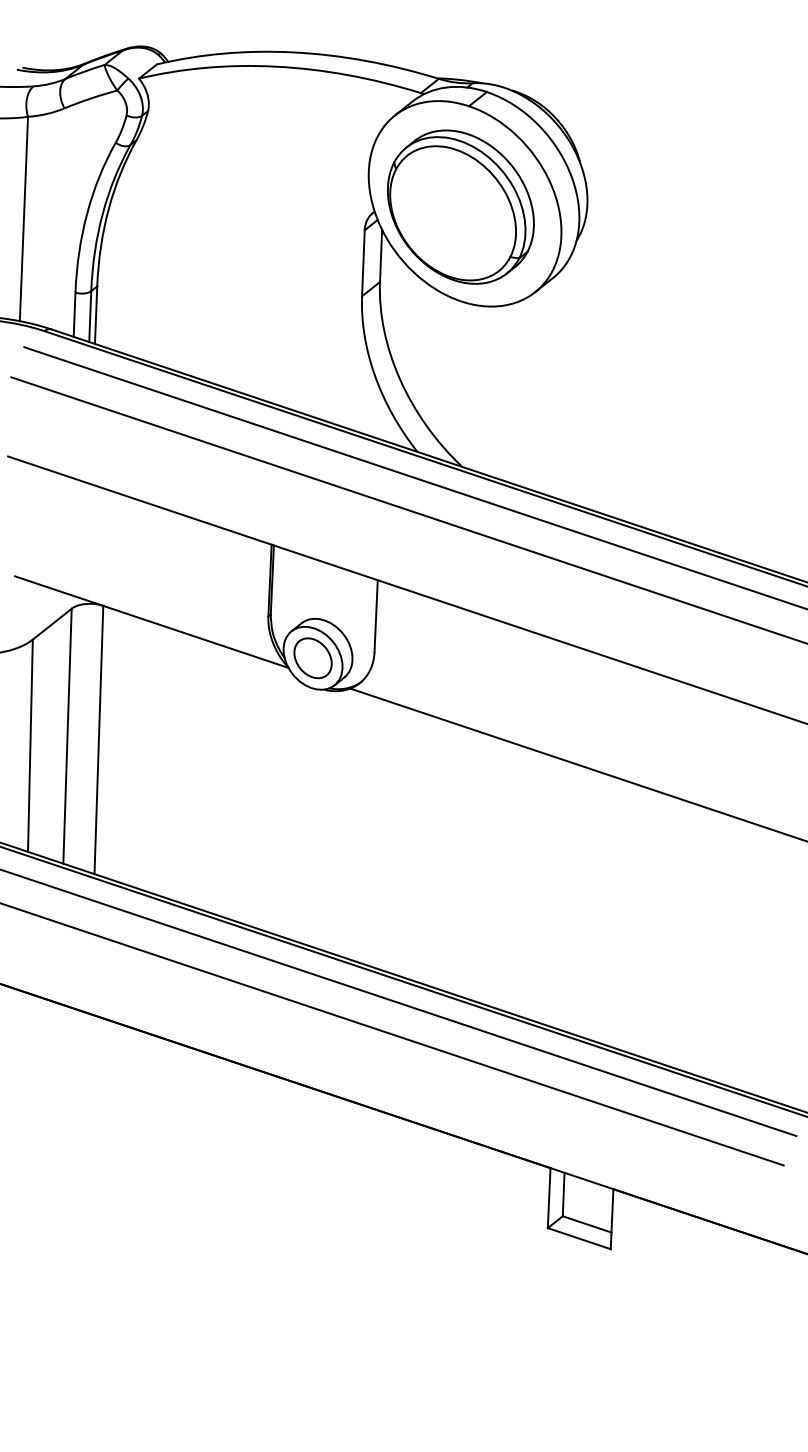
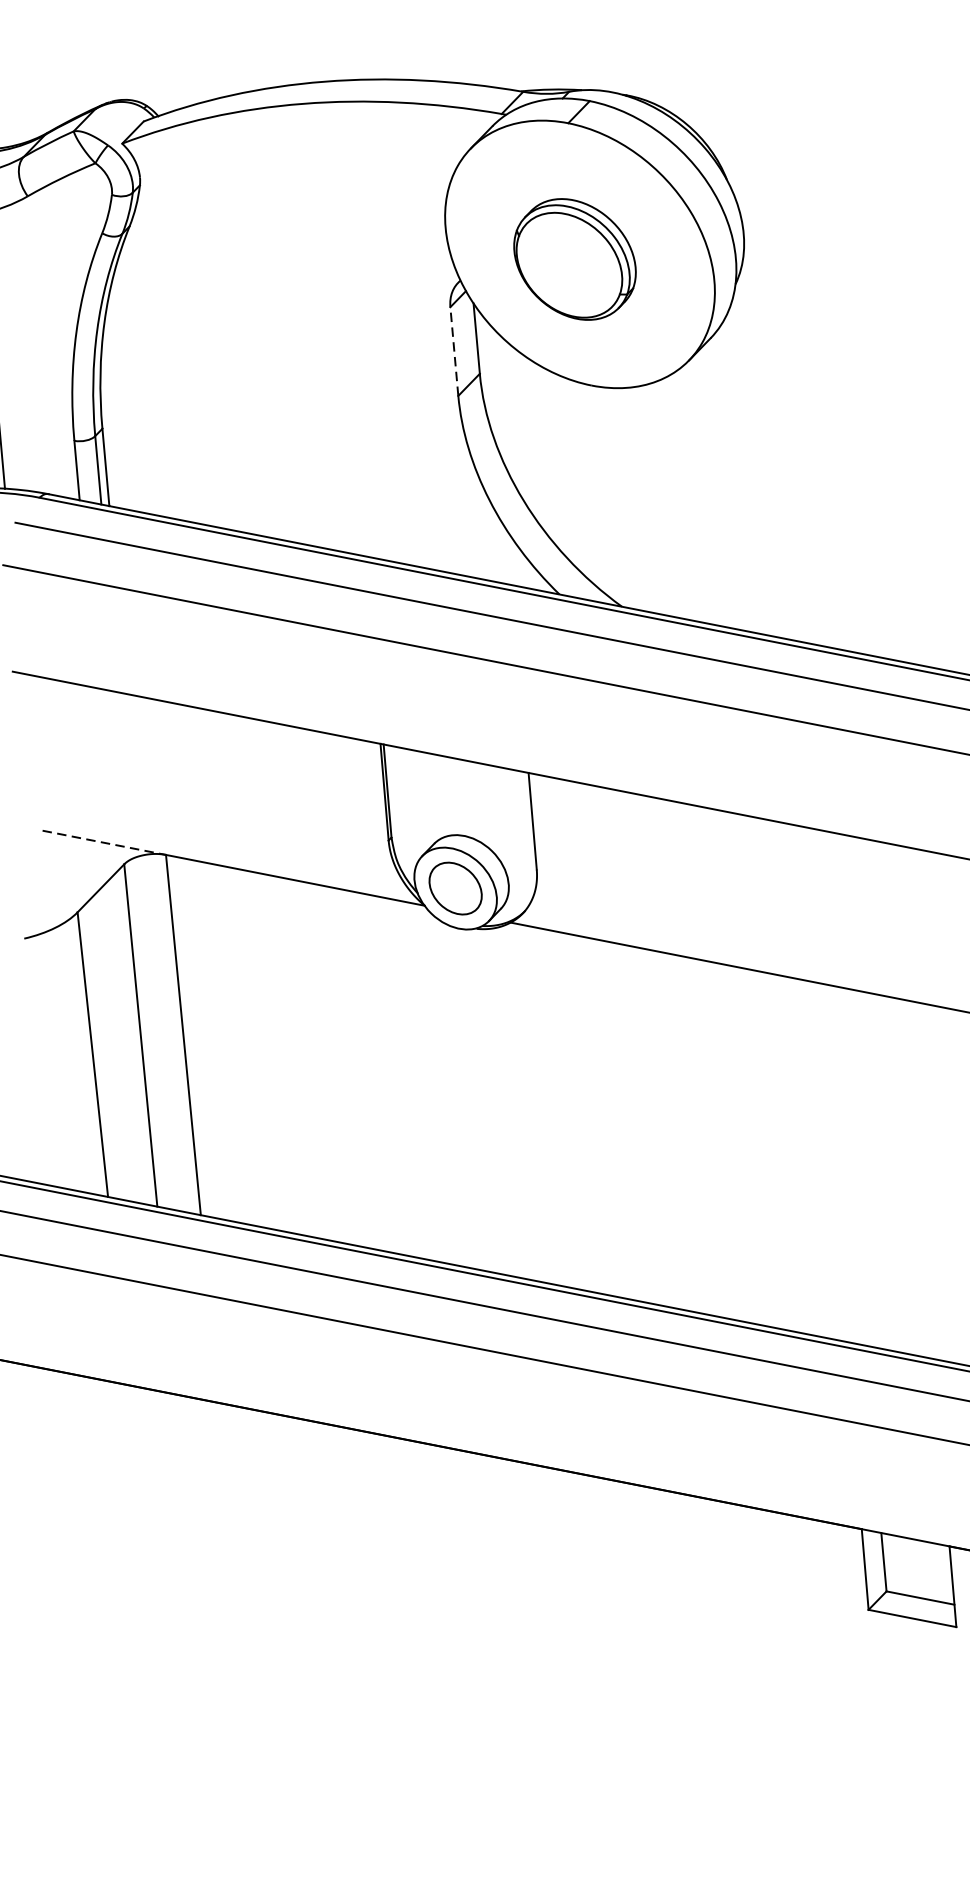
part: (460, 206) -> (574, 258), size x0.6
line: (363, 262) -> (454, 350), solid -> dashed
line: (59, 591) -> (104, 843), solid -> dashed

